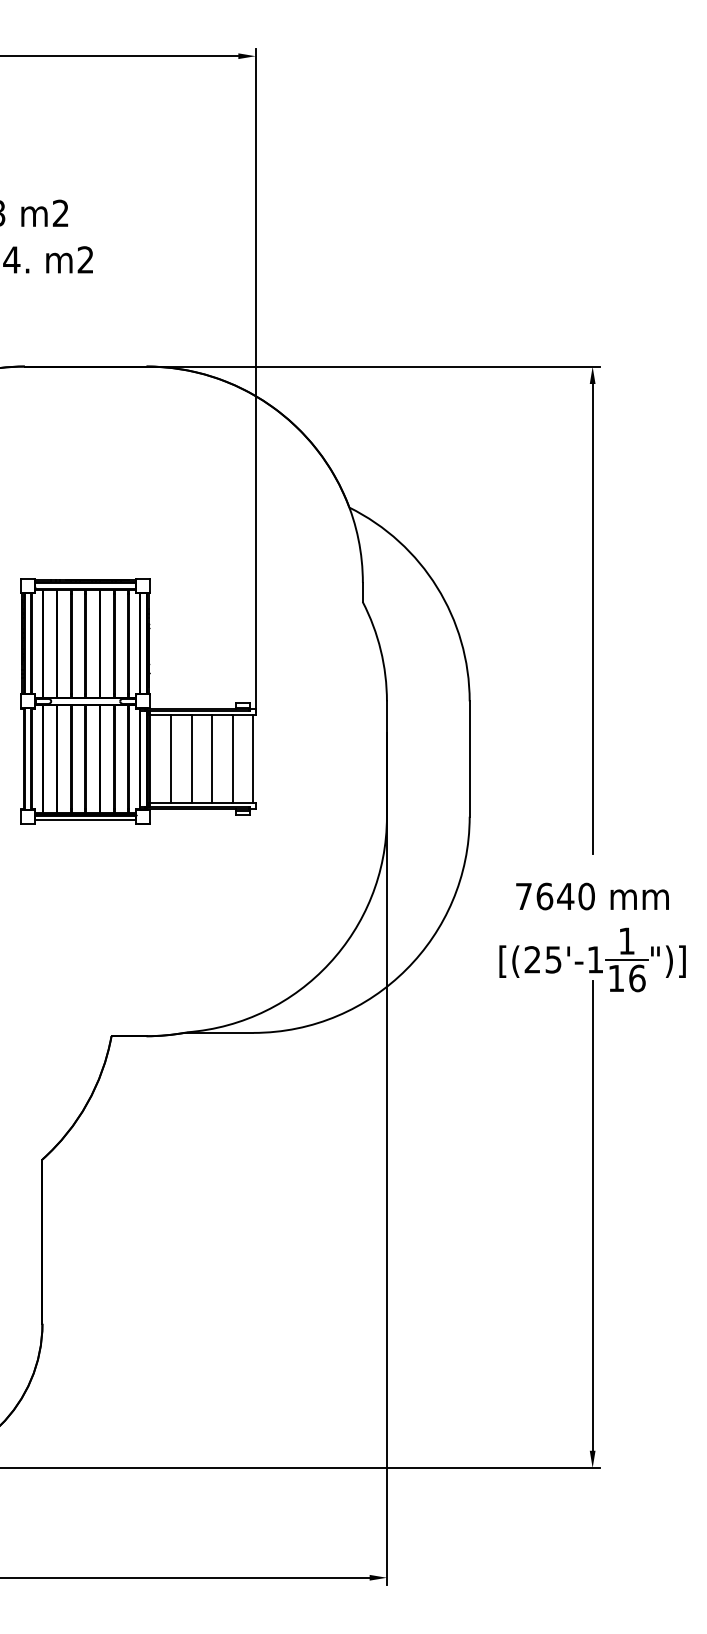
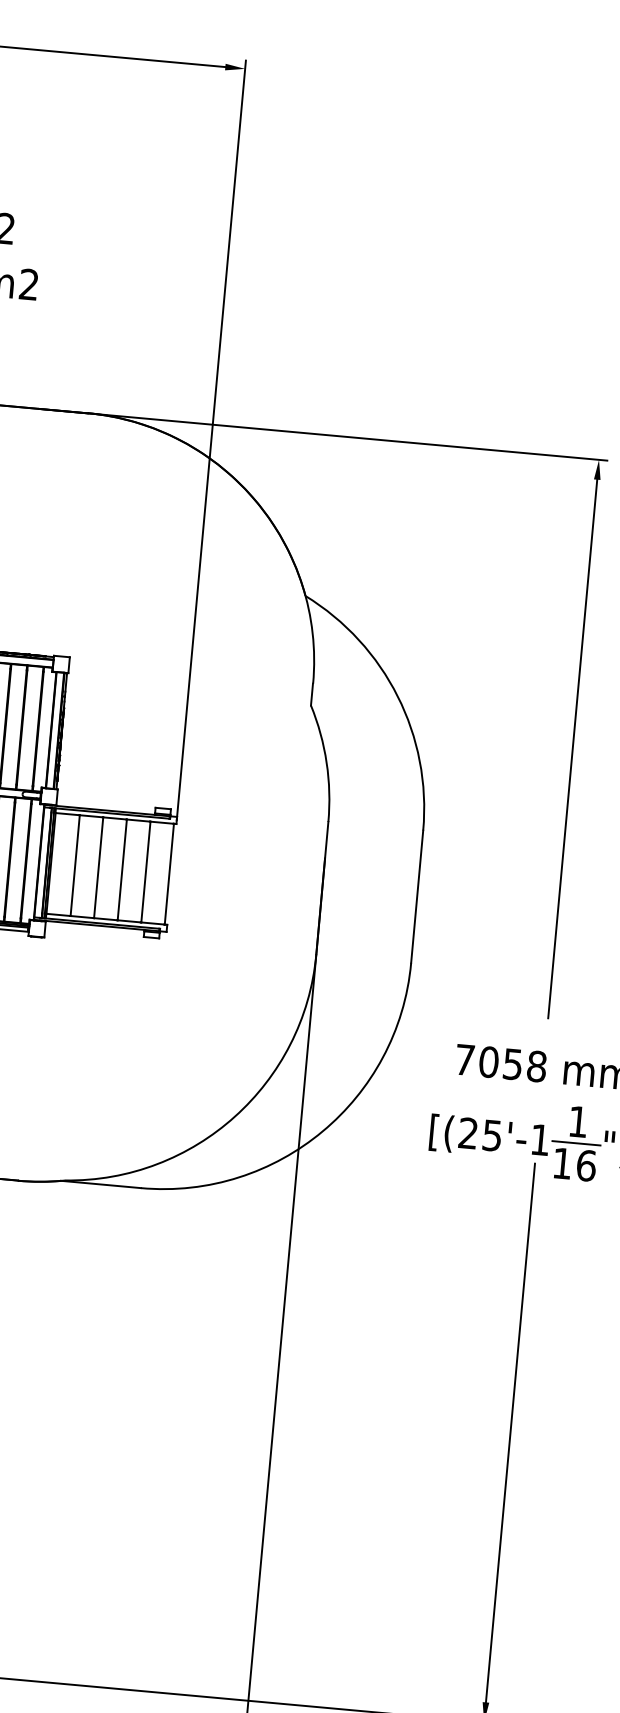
text: (565, 896) -> (512, 1064), 7640 -> 7058

